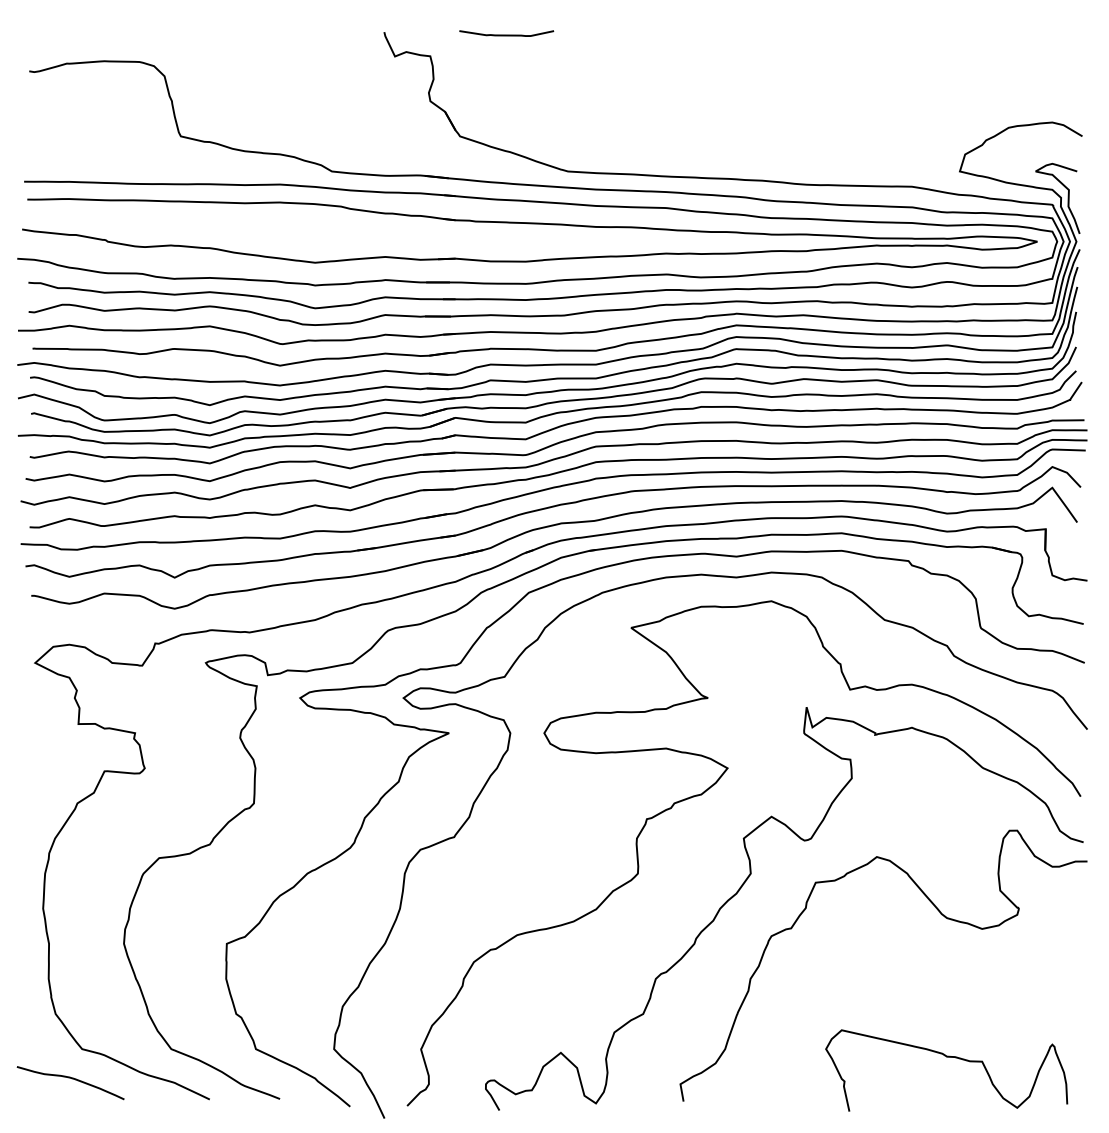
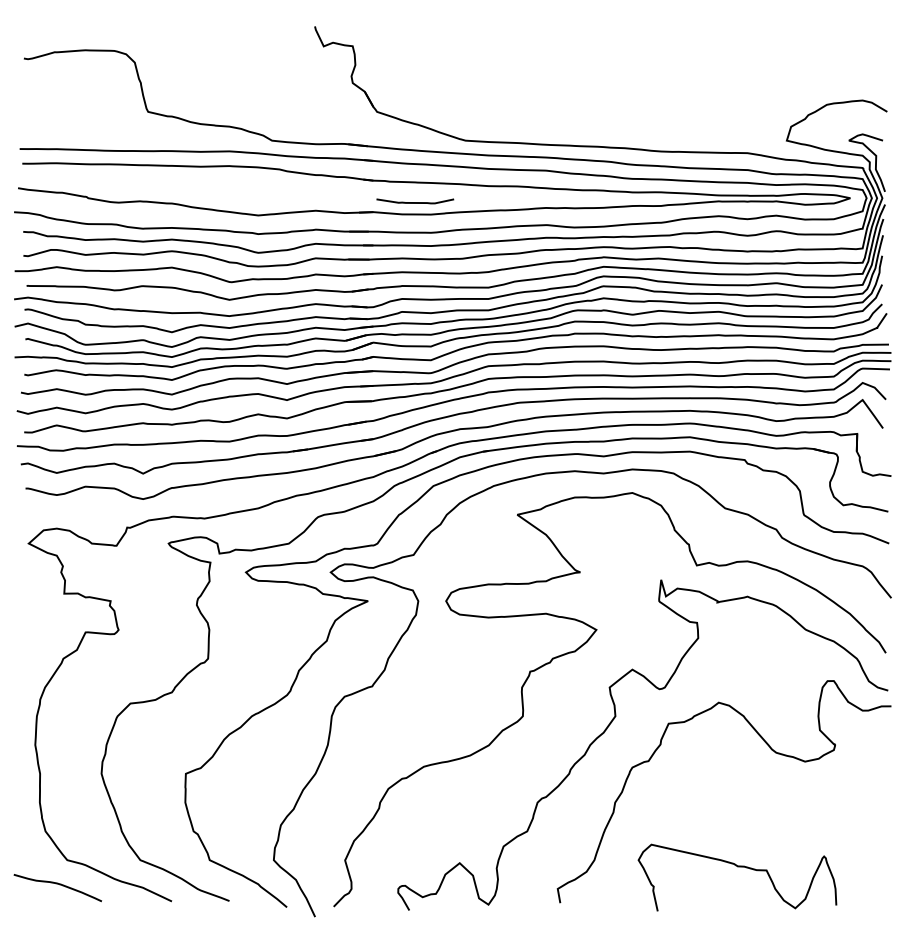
curve: (506, 34) -> (415, 202), moved
curve: (946, 1057) -> (737, 867), moved

